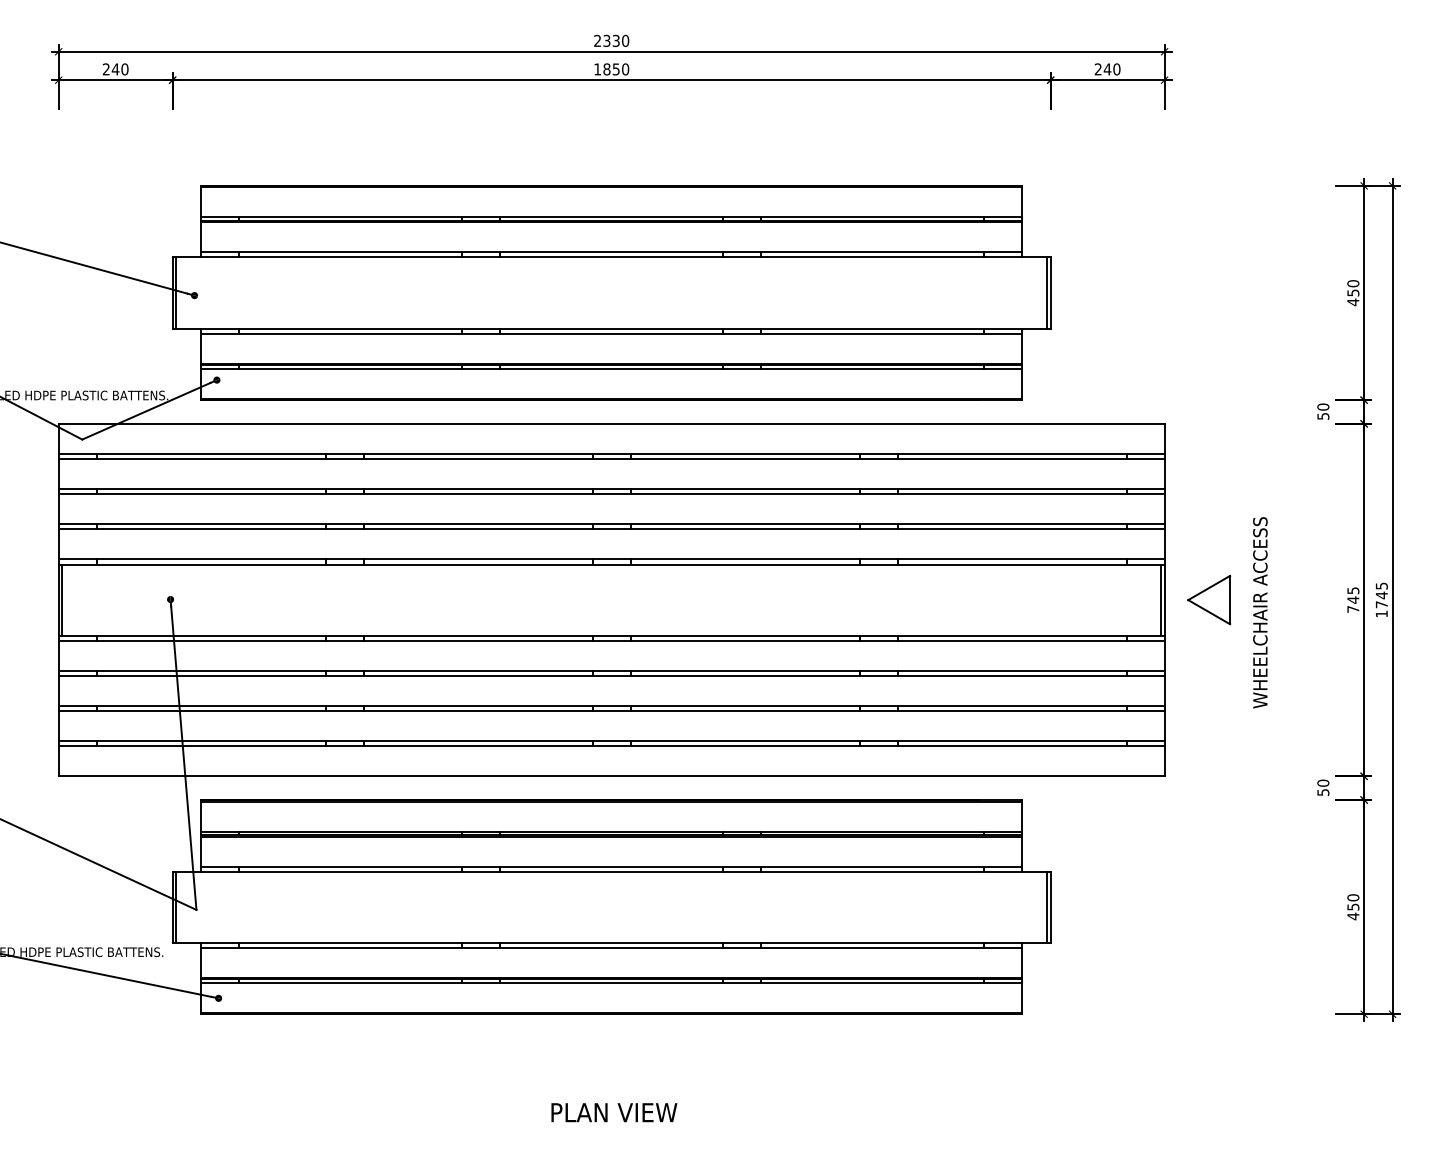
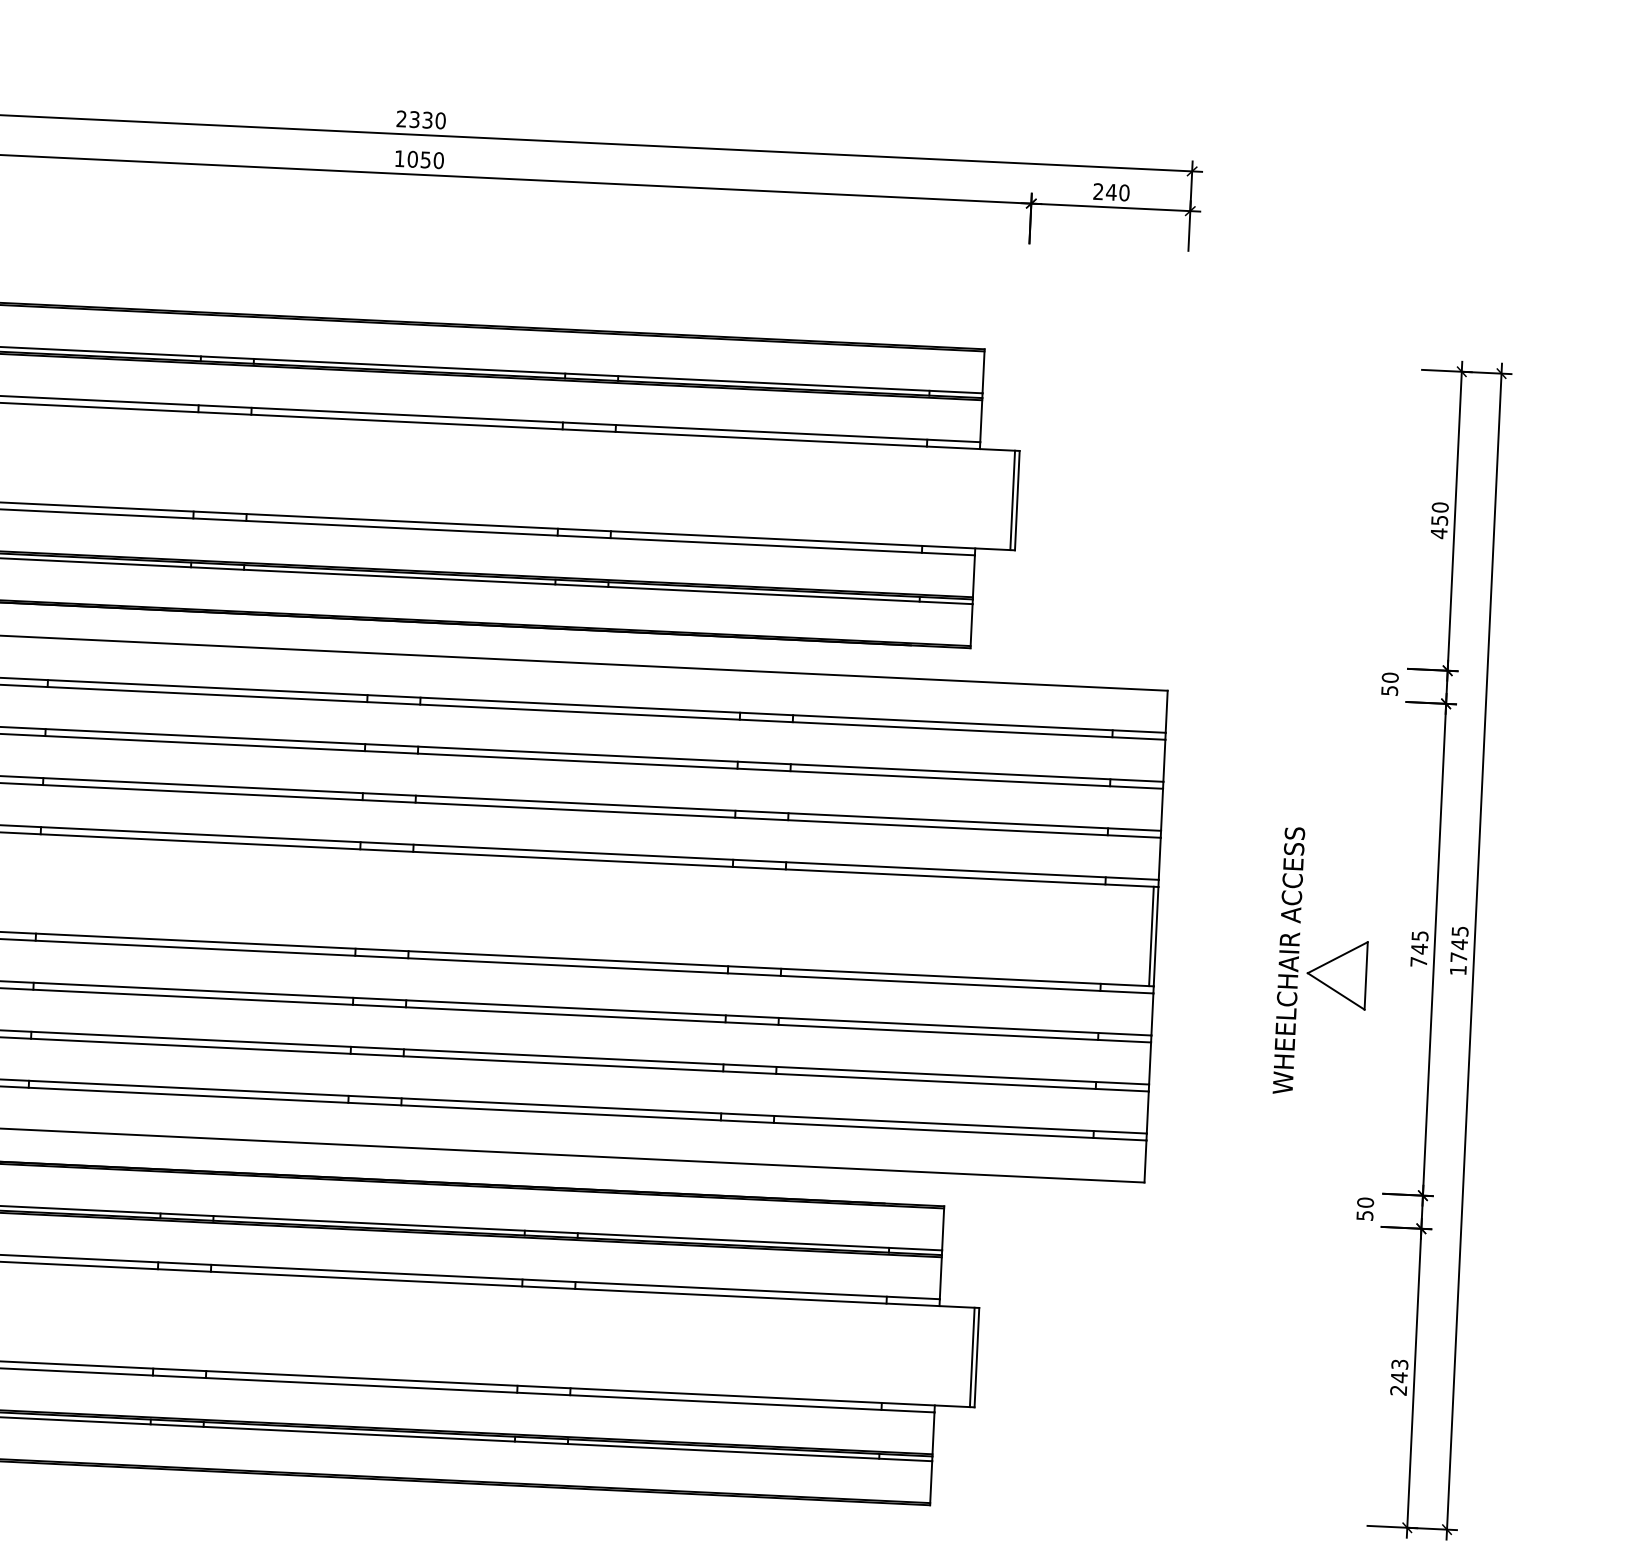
text: (606, 69) -> (412, 159), 1850 -> 1050
part: (1209, 599) -> (1337, 973), moved
text: (1353, 907) -> (1399, 1378), 450 -> 243

